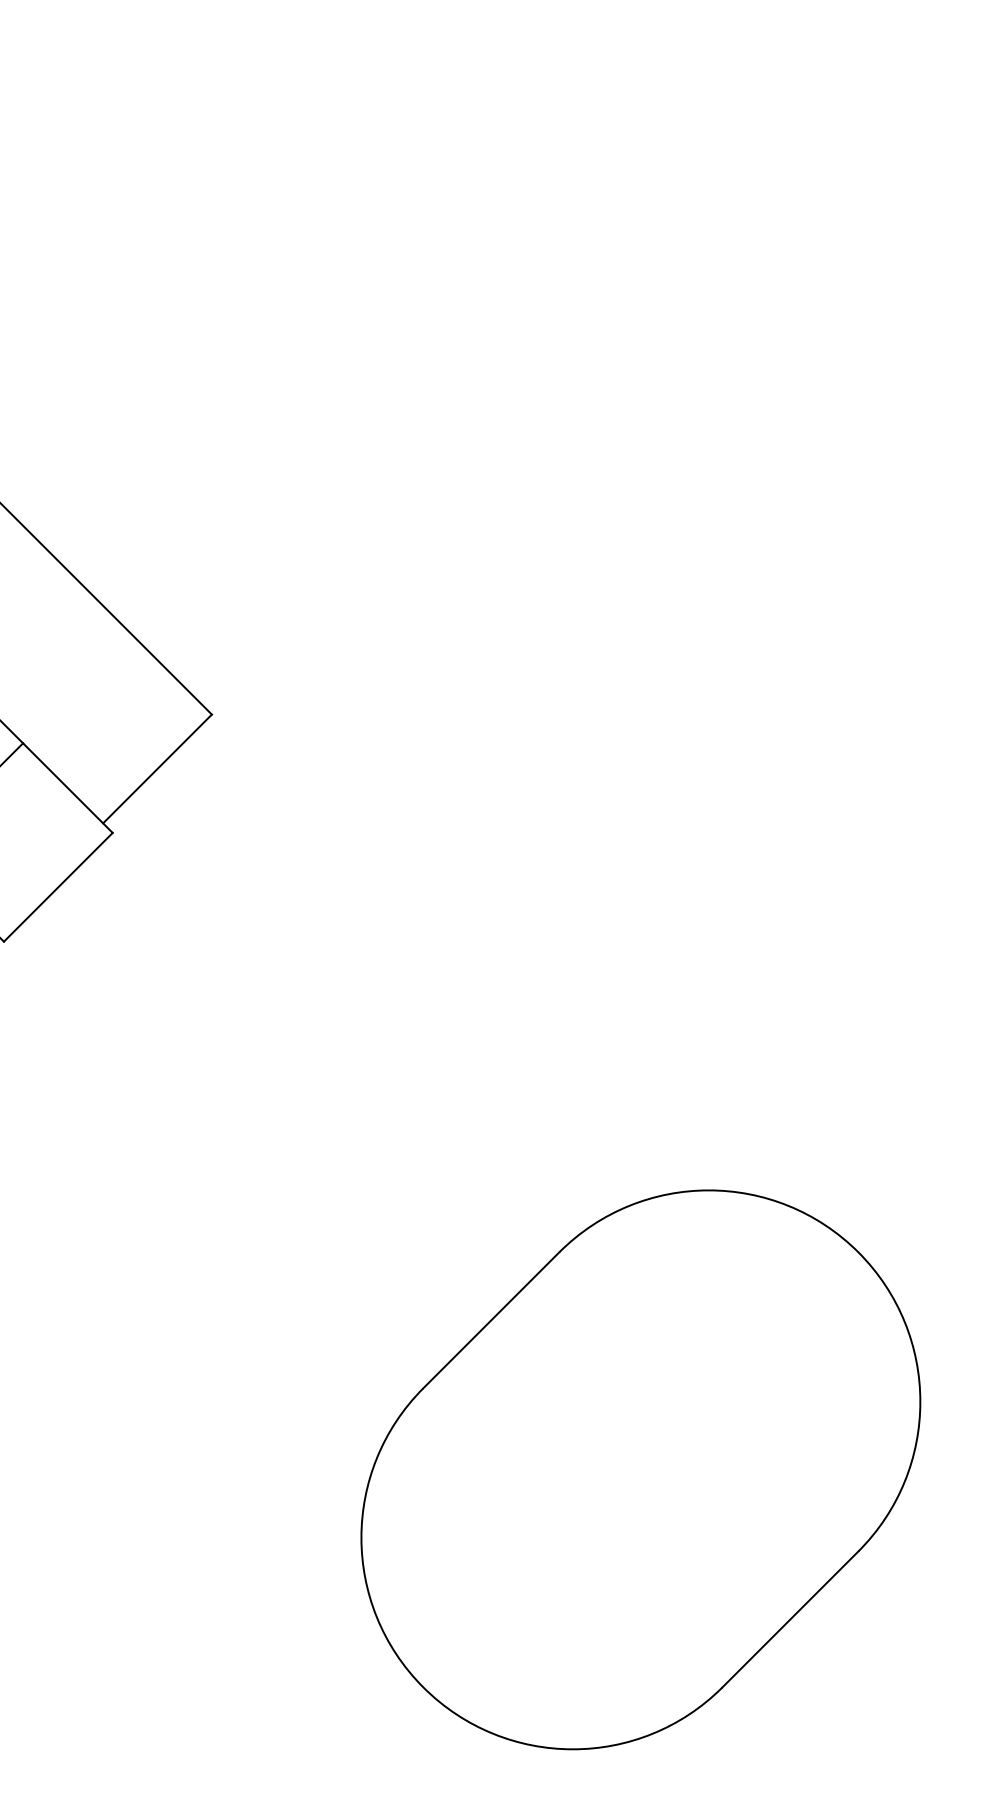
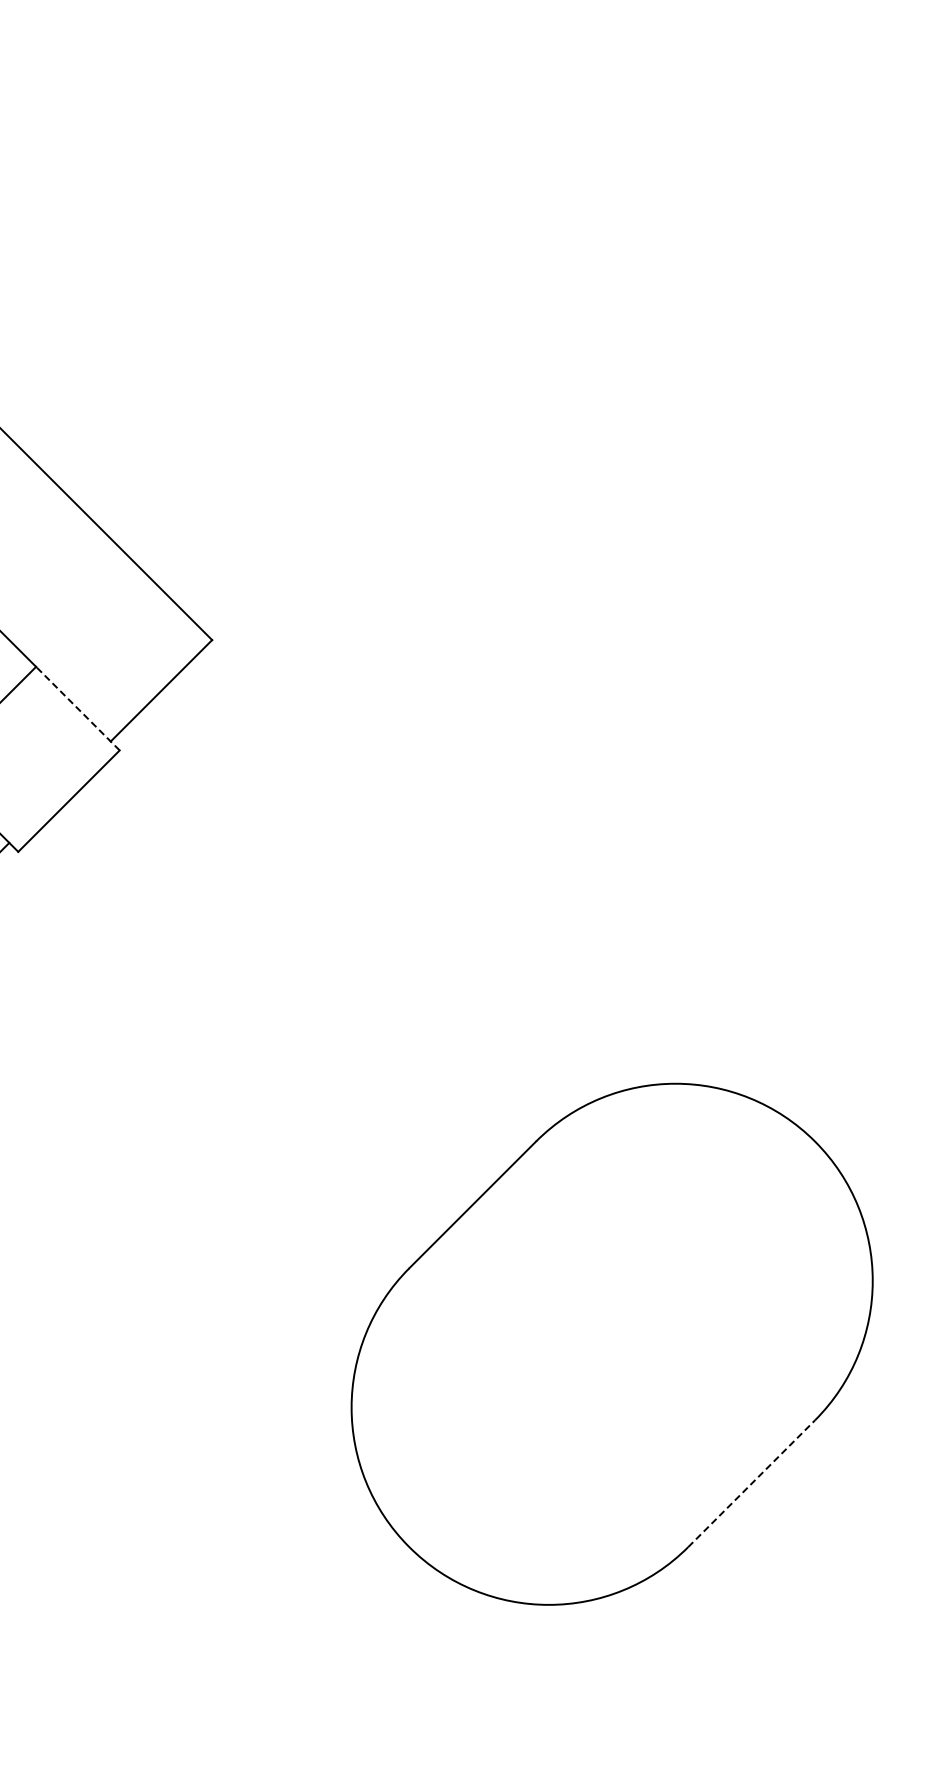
line: (67, 787) -> (77, 708), solid -> dashed
line: (790, 1619) -> (751, 1483), solid -> dashed

